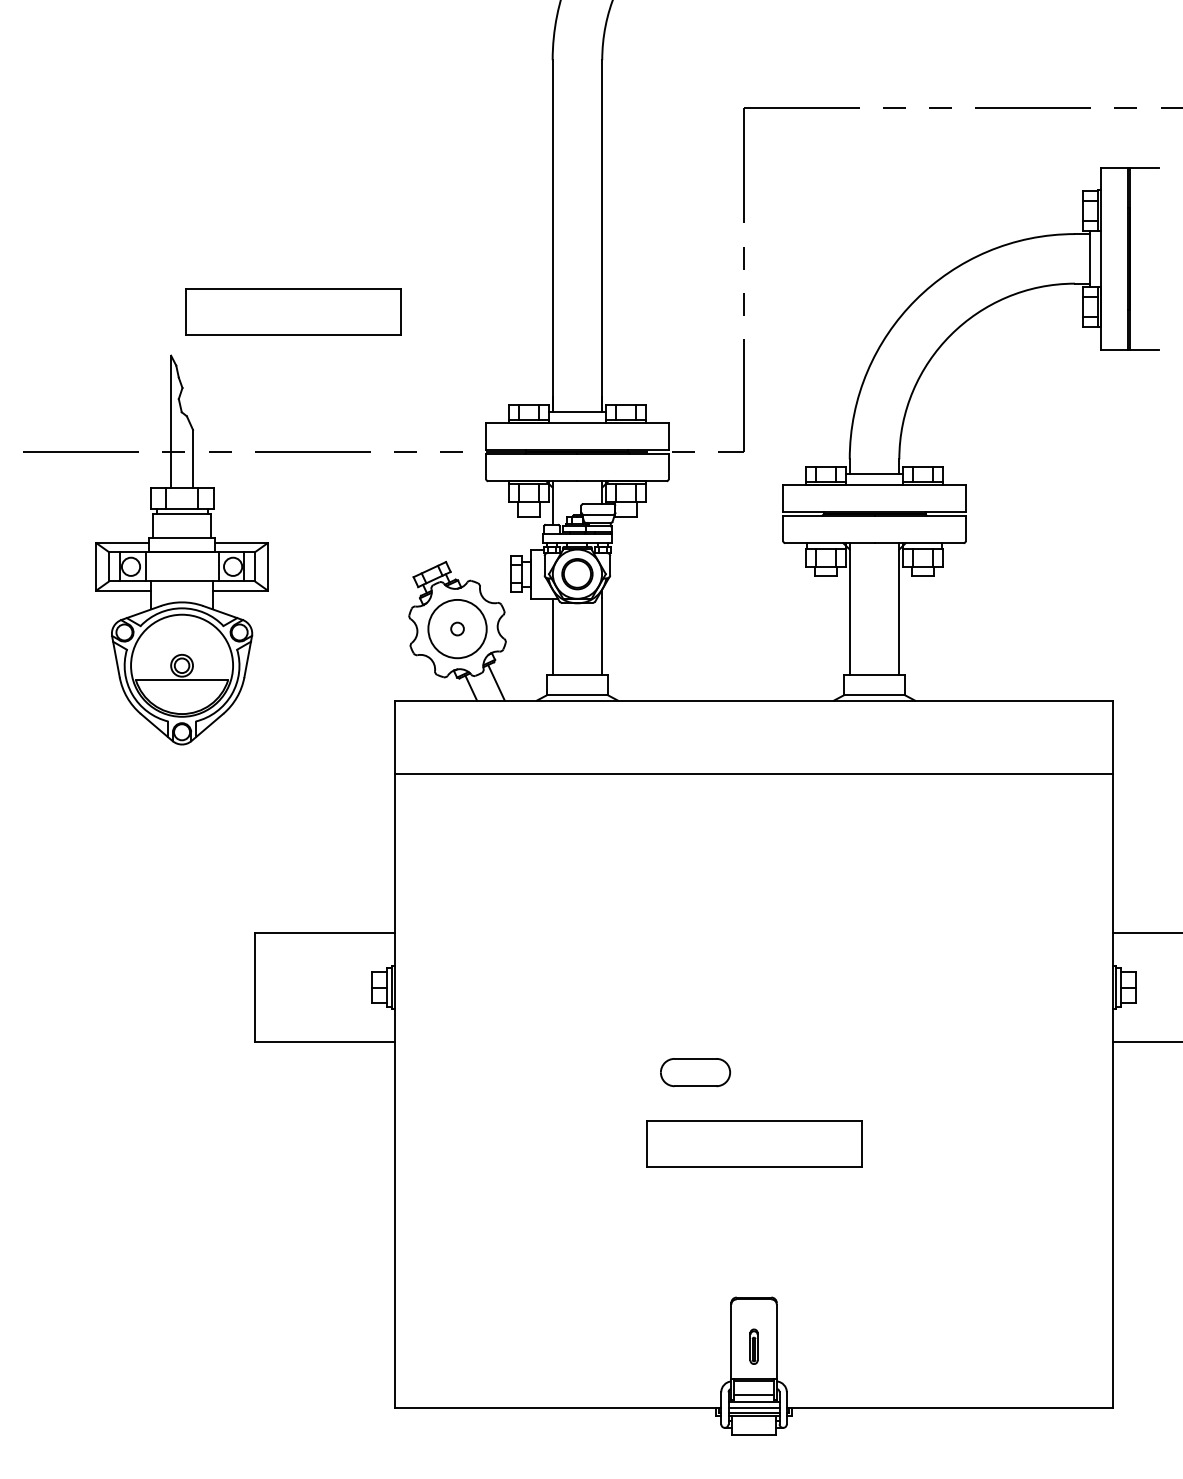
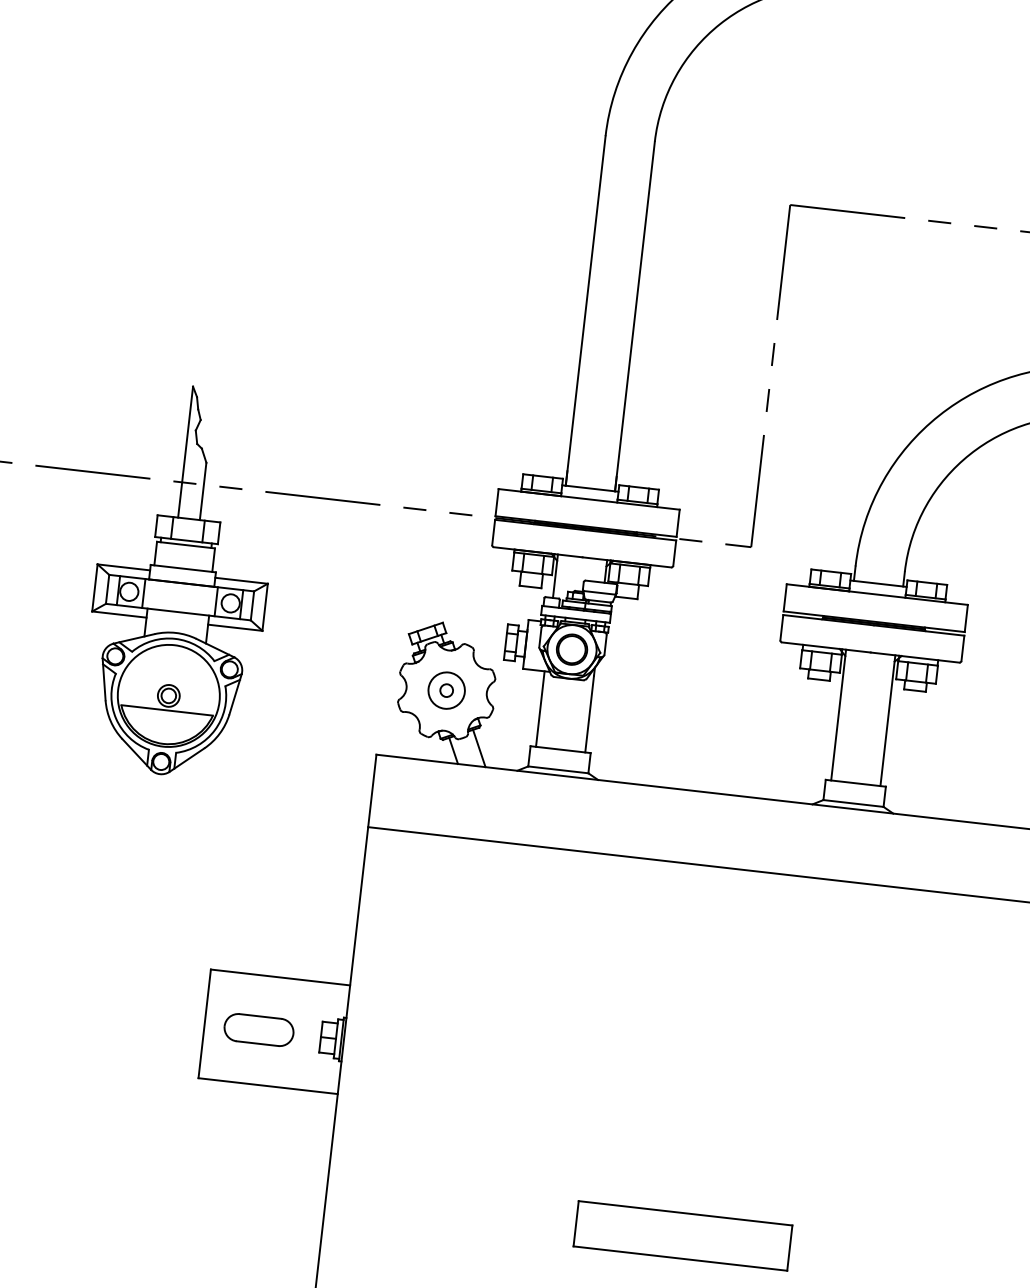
part: (293, 311) -> (319, 356), removed
circle: (457, 628) -> (446, 690), size x0.62
part: (695, 1072) -> (259, 1030), moved

